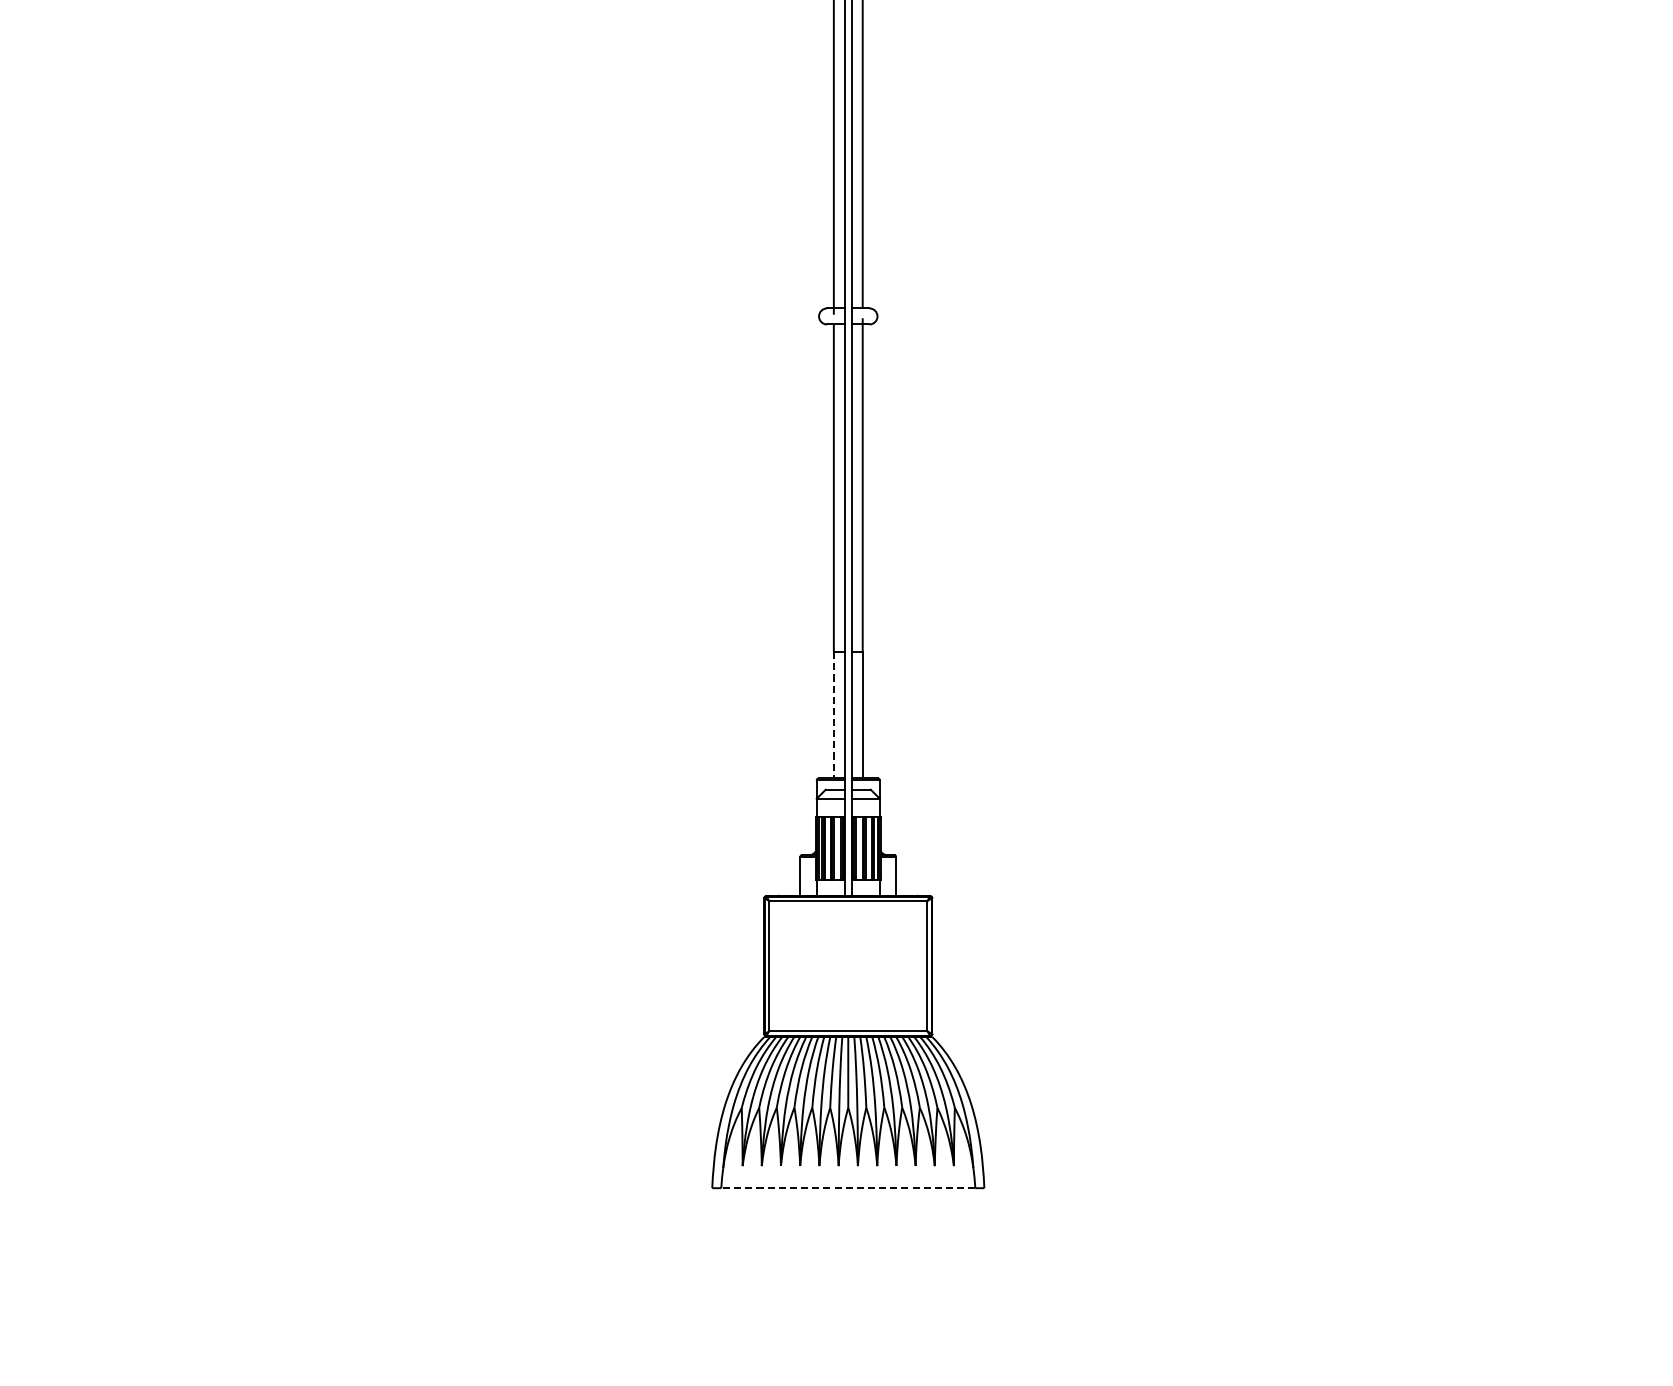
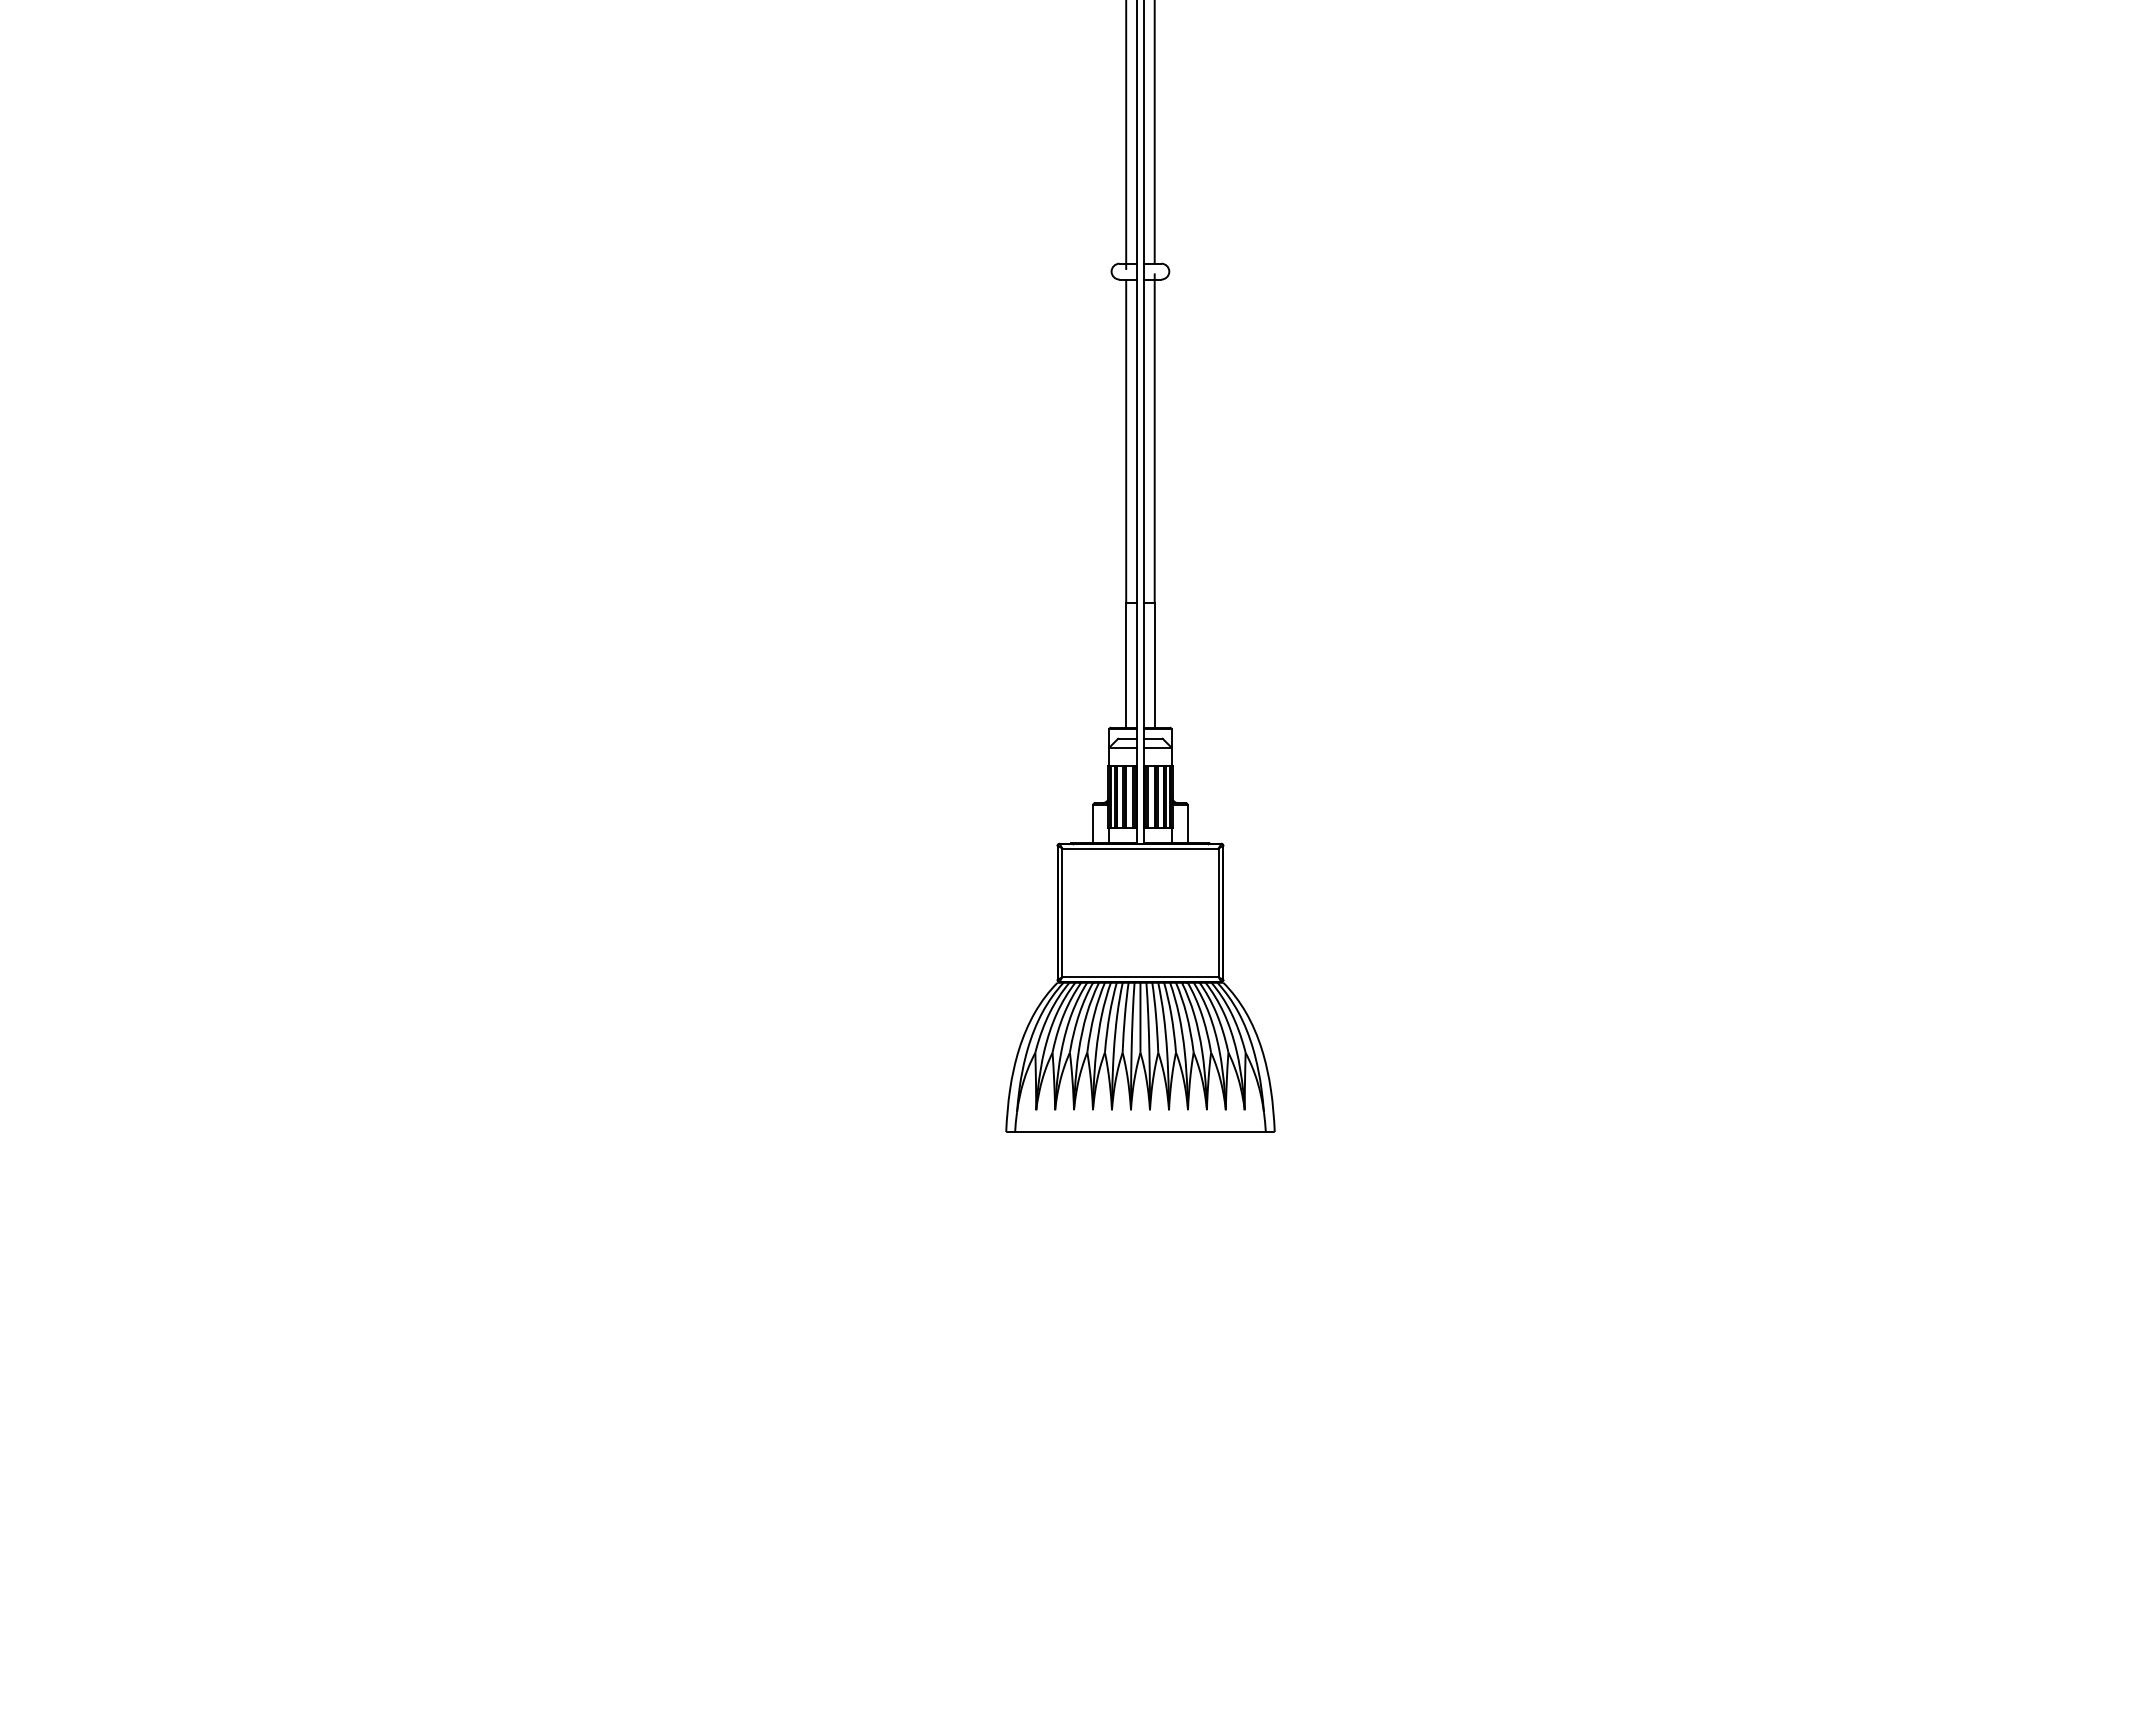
line: (834, 715) -> (1126, 665), dashed -> solid
line: (848, 1188) -> (1140, 1132), dashed -> solid

